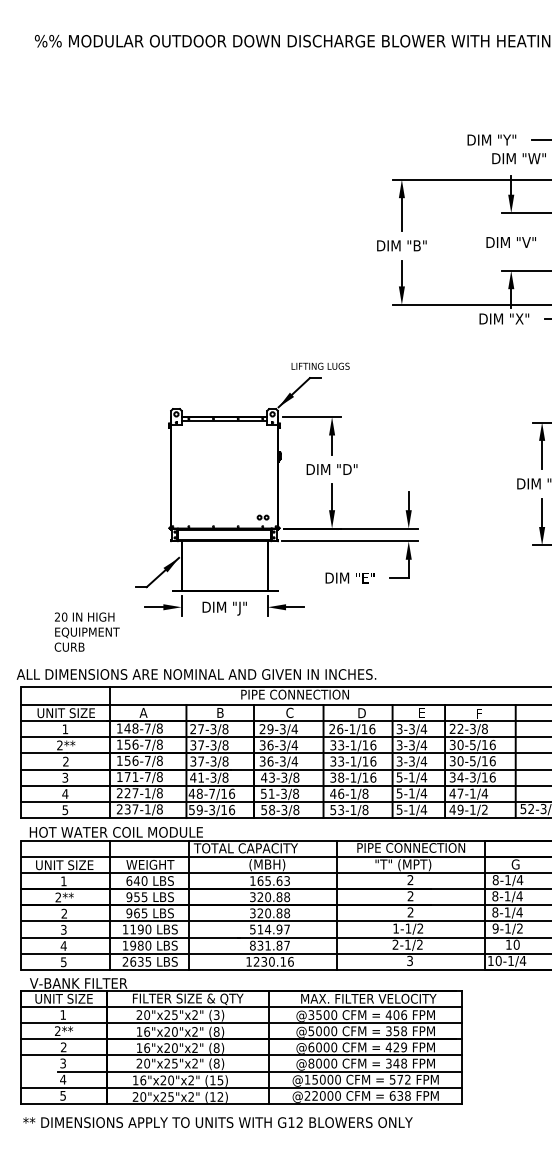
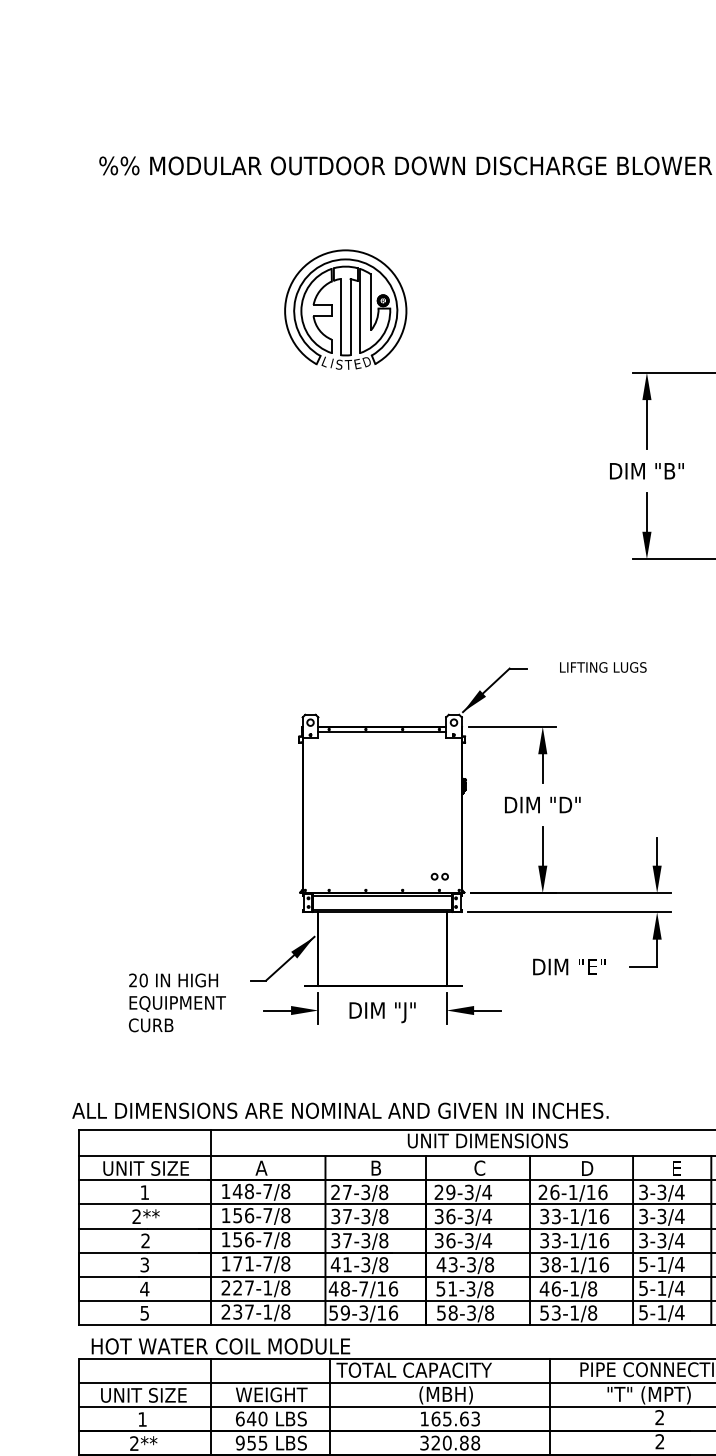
part: (199, 136) -> (344, 308), added
text: (320, 365) -> (603, 666), moved
text: (86, 631) -> (176, 1001), moved
text: (294, 694) -> (486, 1140), PIPE CONNECTION -> UNIT DIMENSIONS

